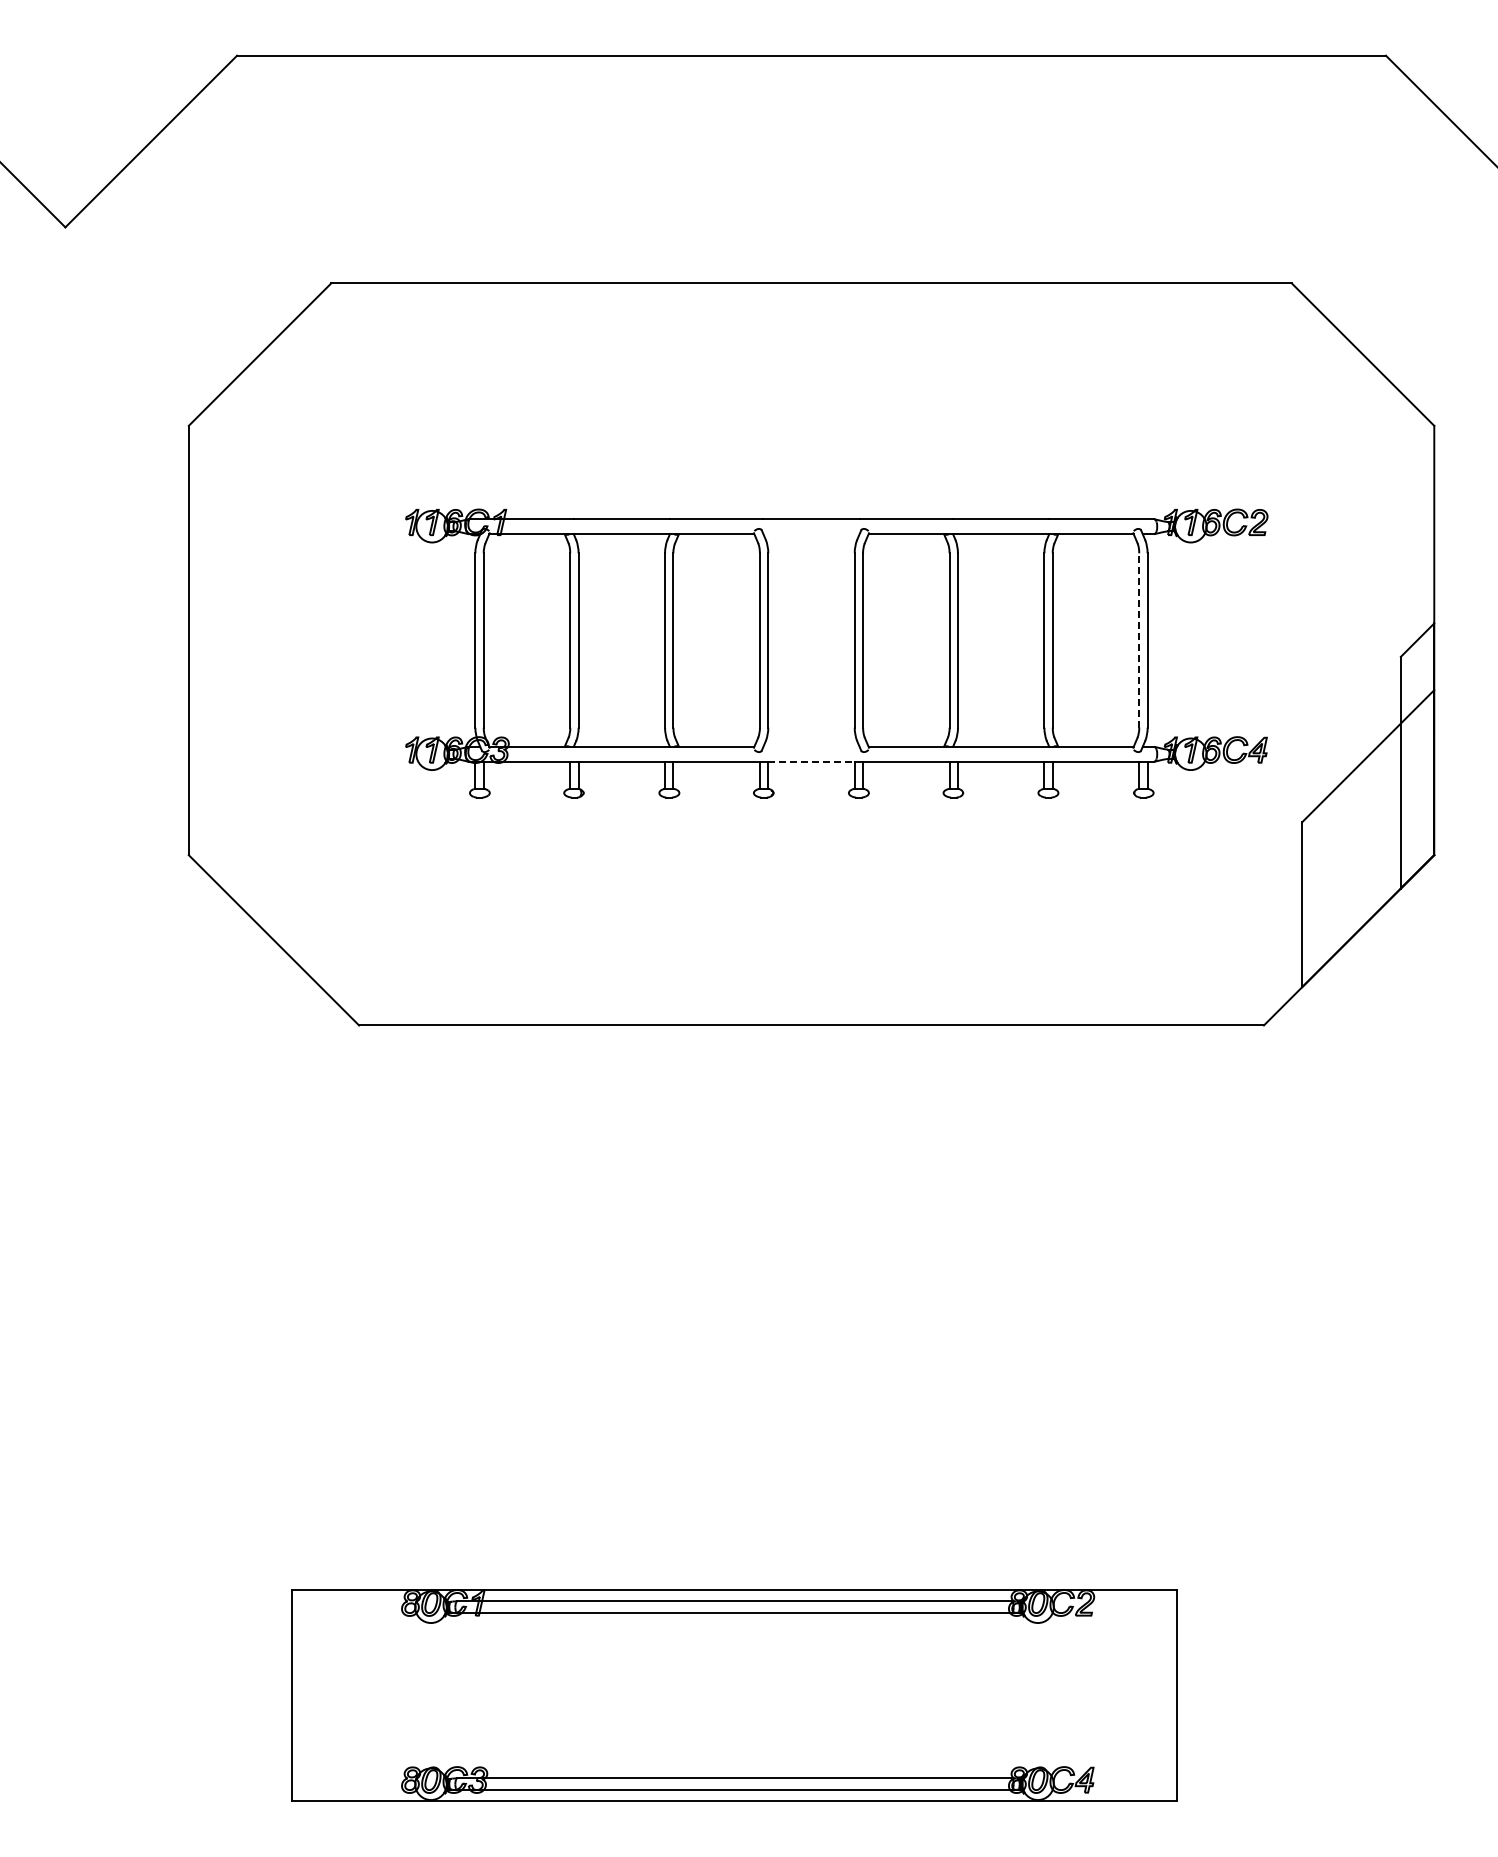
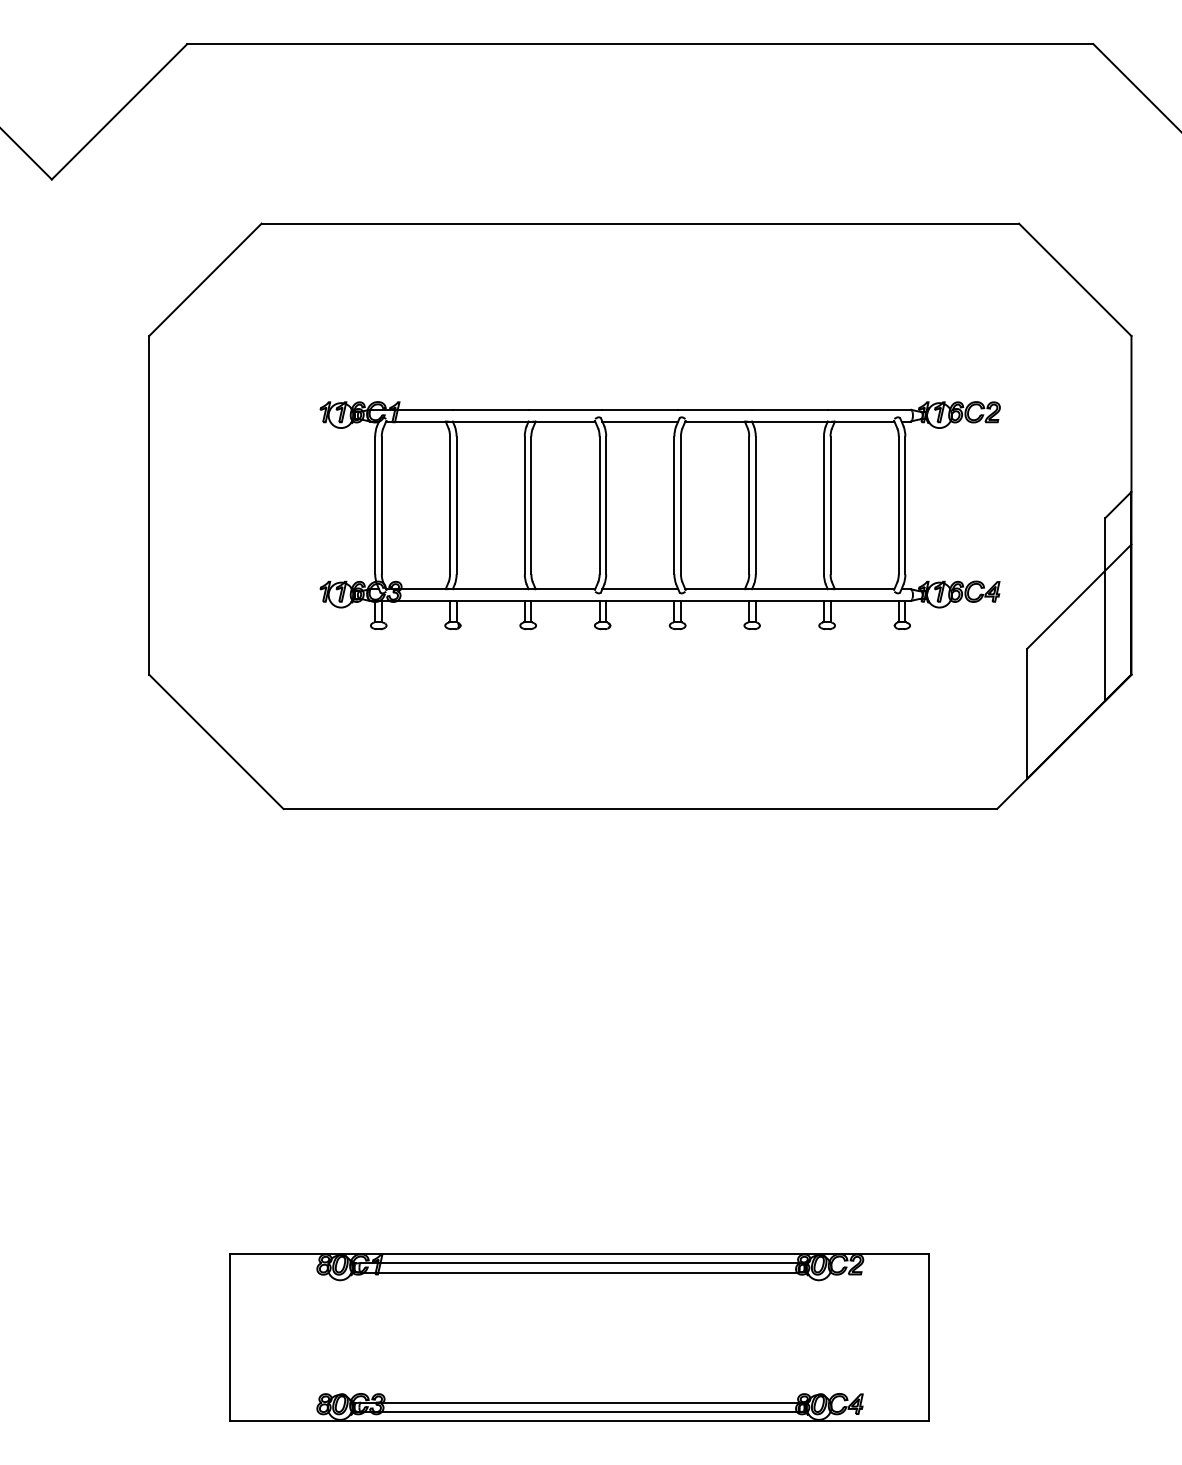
line: (811, 534) -> (640, 421), added
line: (1139, 640) -> (898, 505), dashed -> solid
line: (811, 746) -> (640, 588), added
line: (812, 761) -> (641, 600), dashed -> solid

